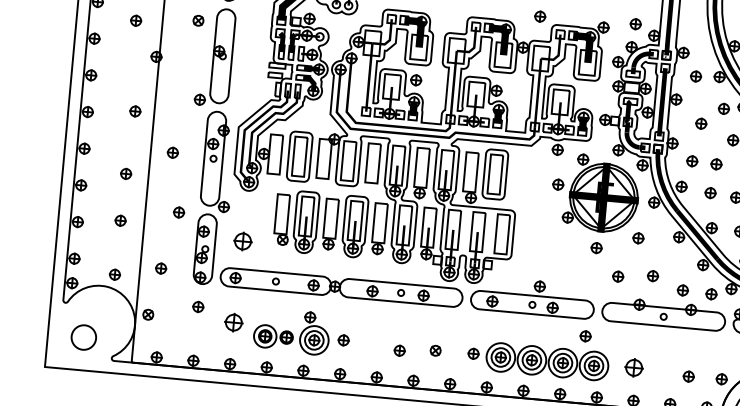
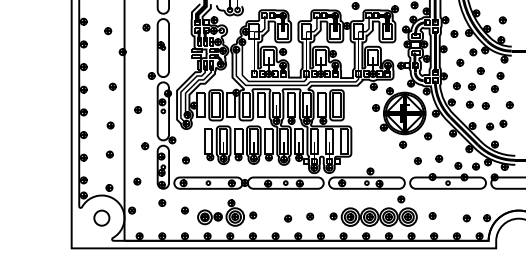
part: (242, 241) -> (185, 160), size x0.62
part: (233, 322) -> (184, 210), size x0.62
circle: (83, 336) -> (101, 217), moved
part: (633, 366) -> (432, 215), size x0.62

